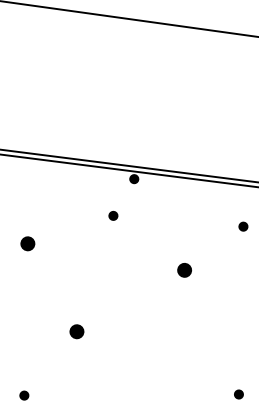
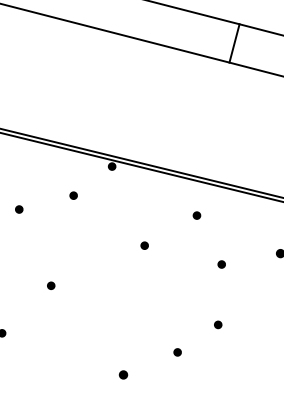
part: (113, 215) -> (73, 195), moved
part: (28, 243) -> (19, 209), size x0.62
part: (184, 269) -> (144, 245), size x0.62
part: (77, 331) -> (51, 285), size x0.62

